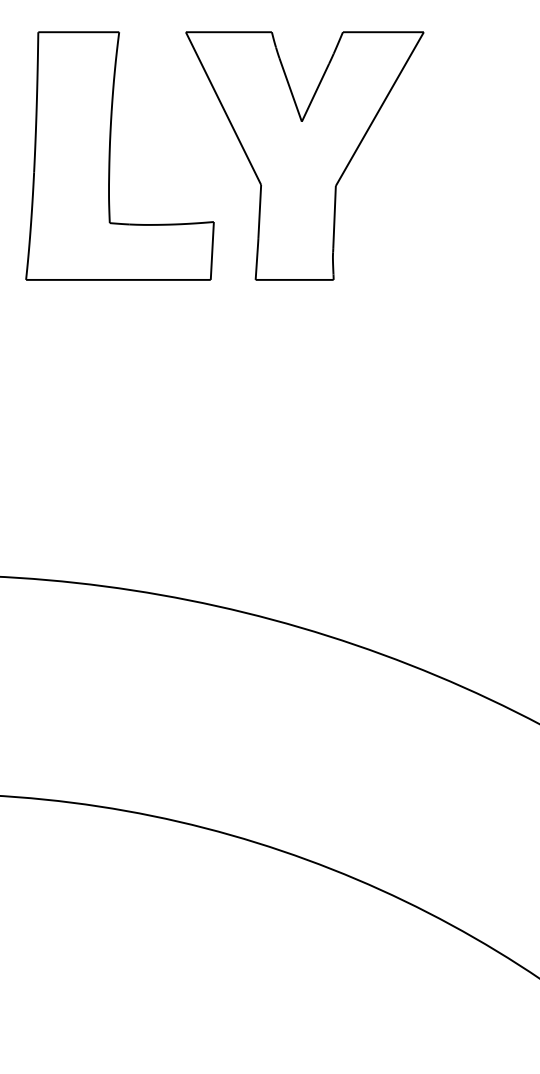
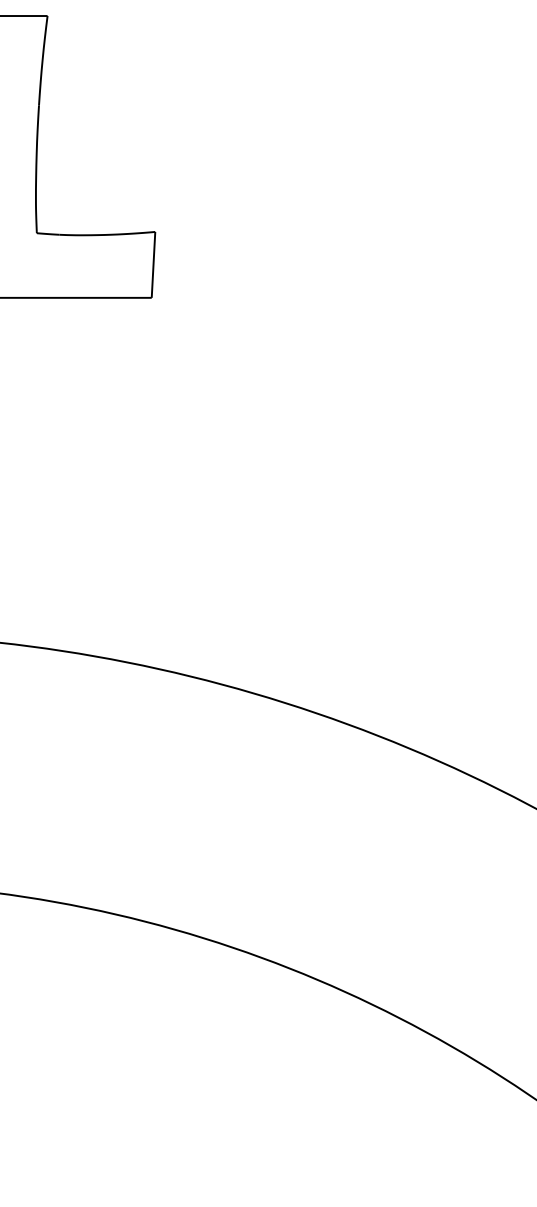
part: (304, 155) -> (258, 156), removed

